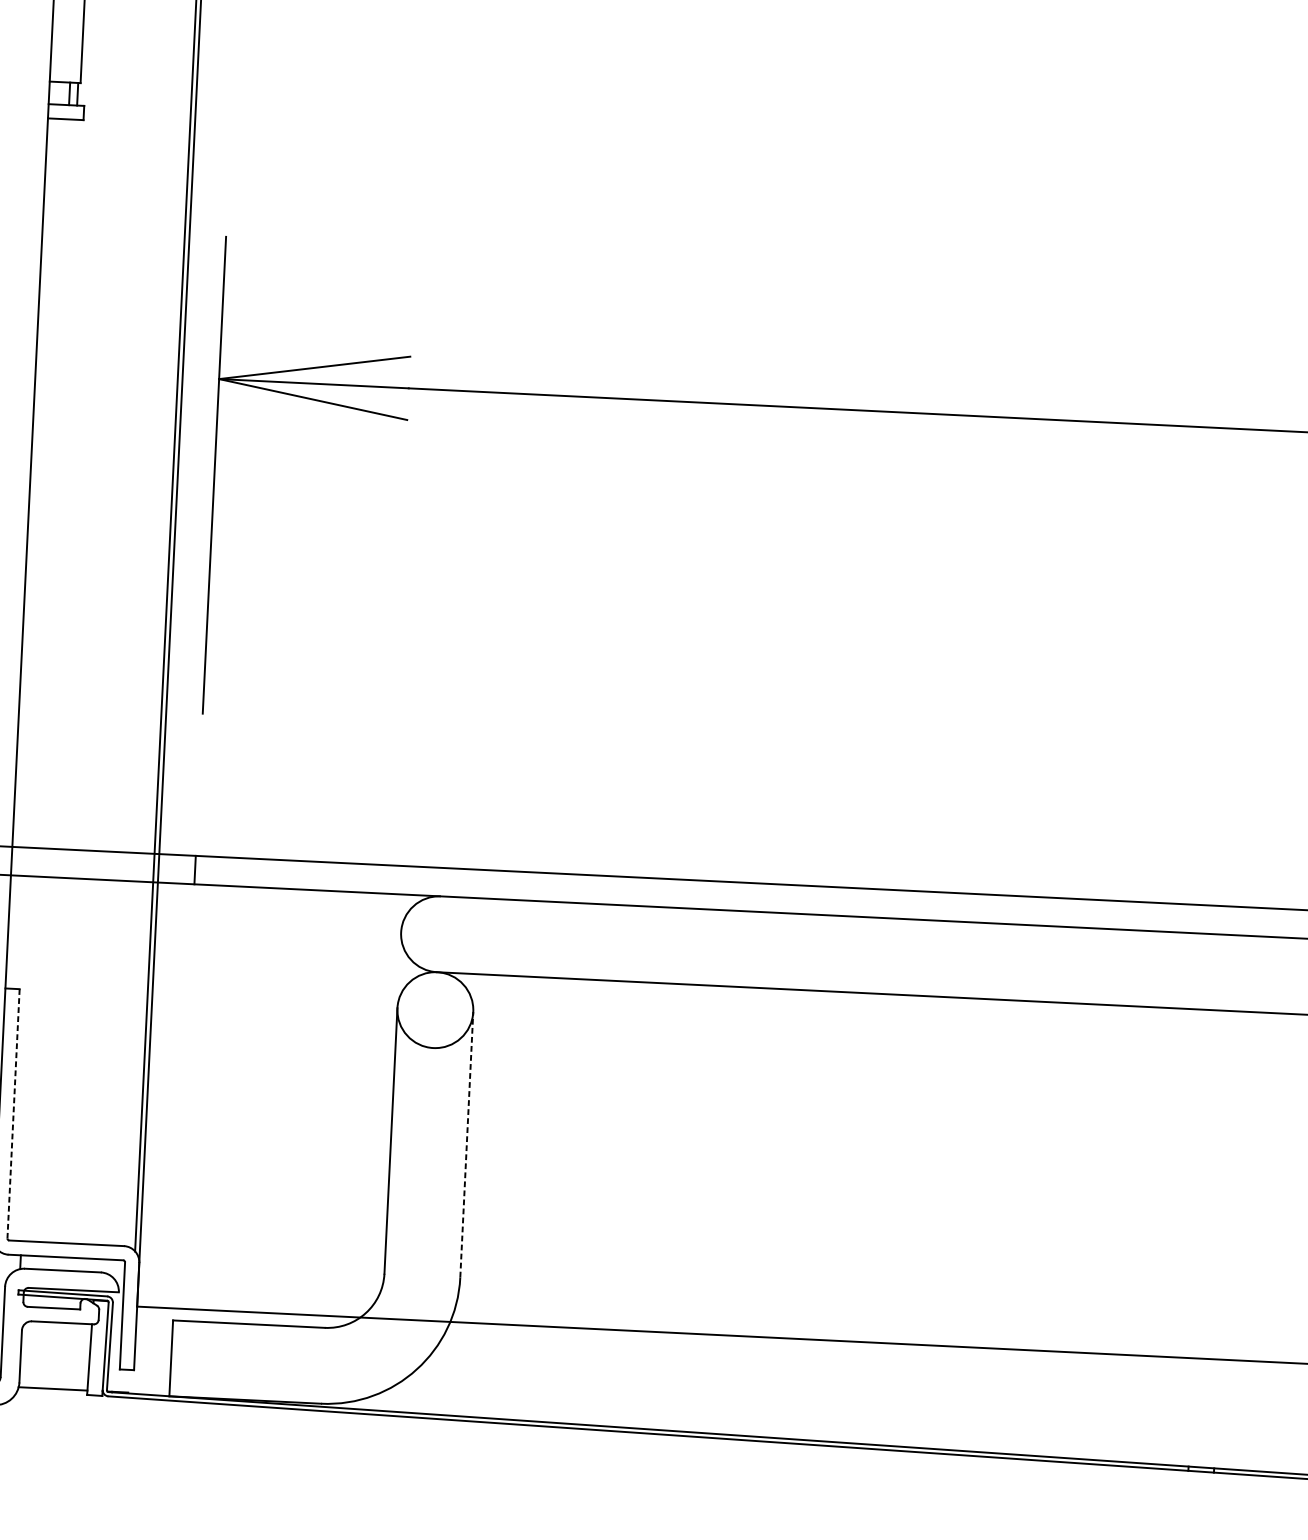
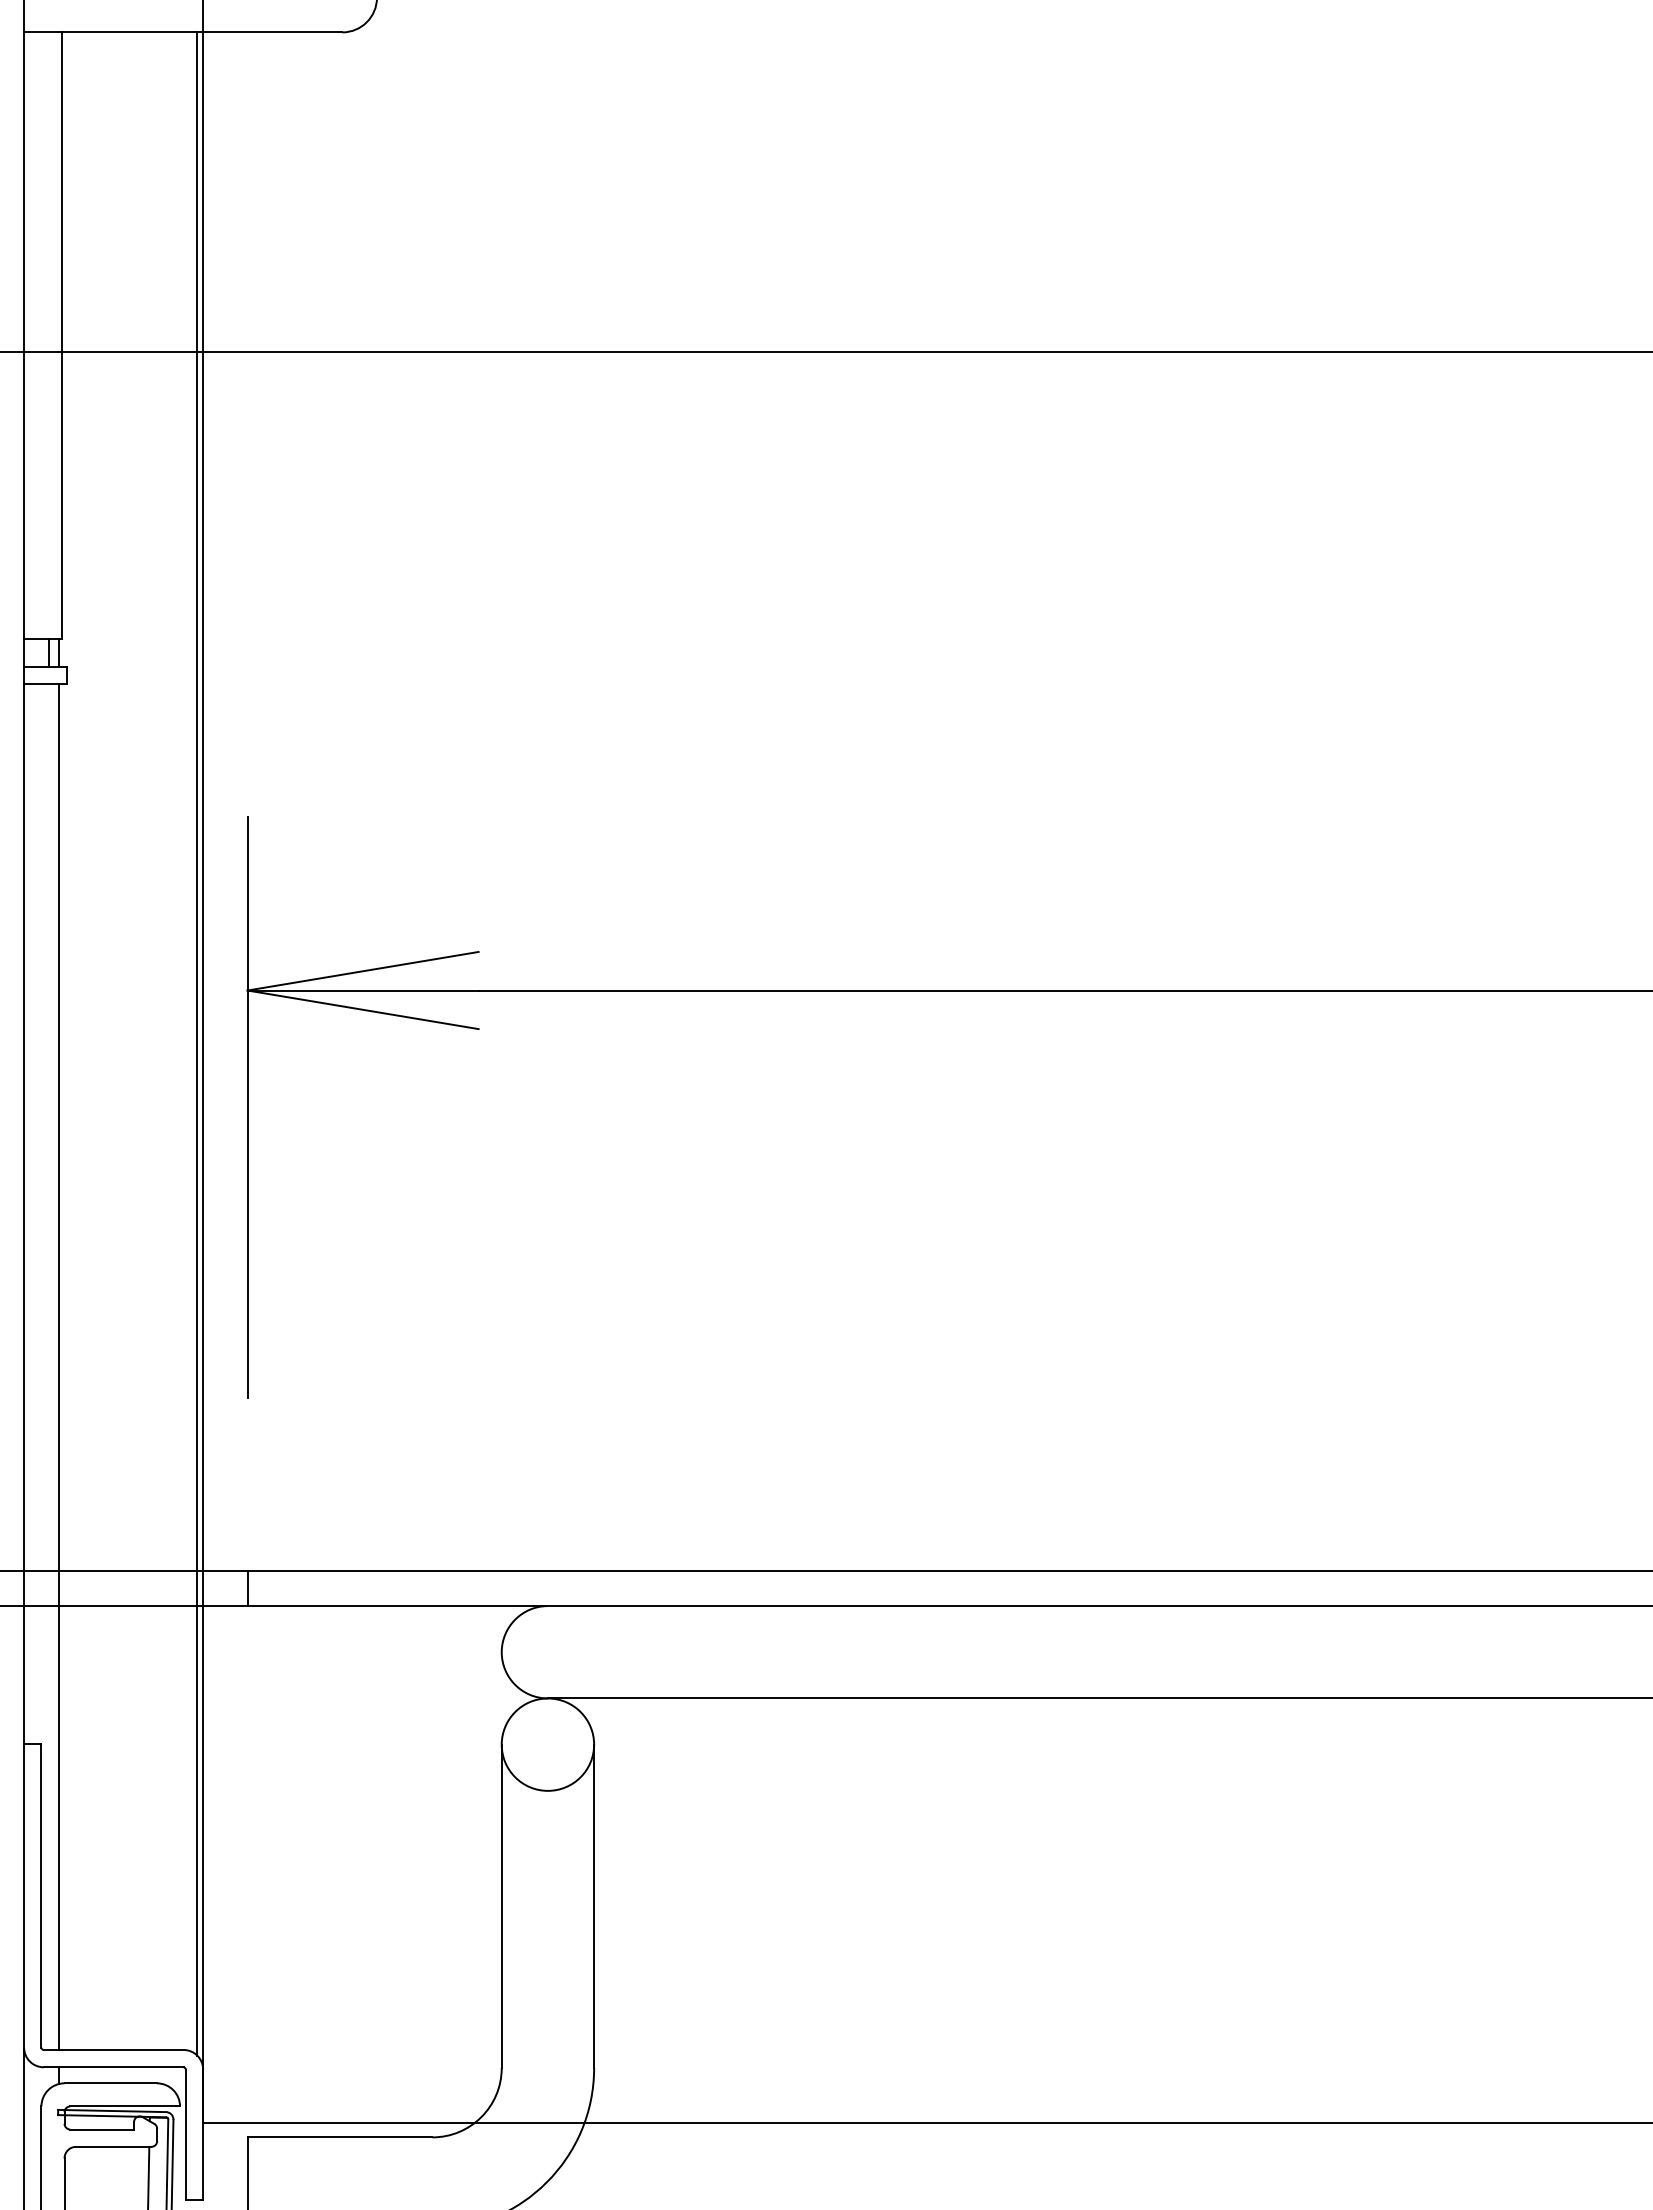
line: (48, 680) -> (58, 1366), added
line: (13, 1113) -> (41, 1895), dashed -> solid
line: (467, 1144) -> (594, 1906), dashed -> solid

